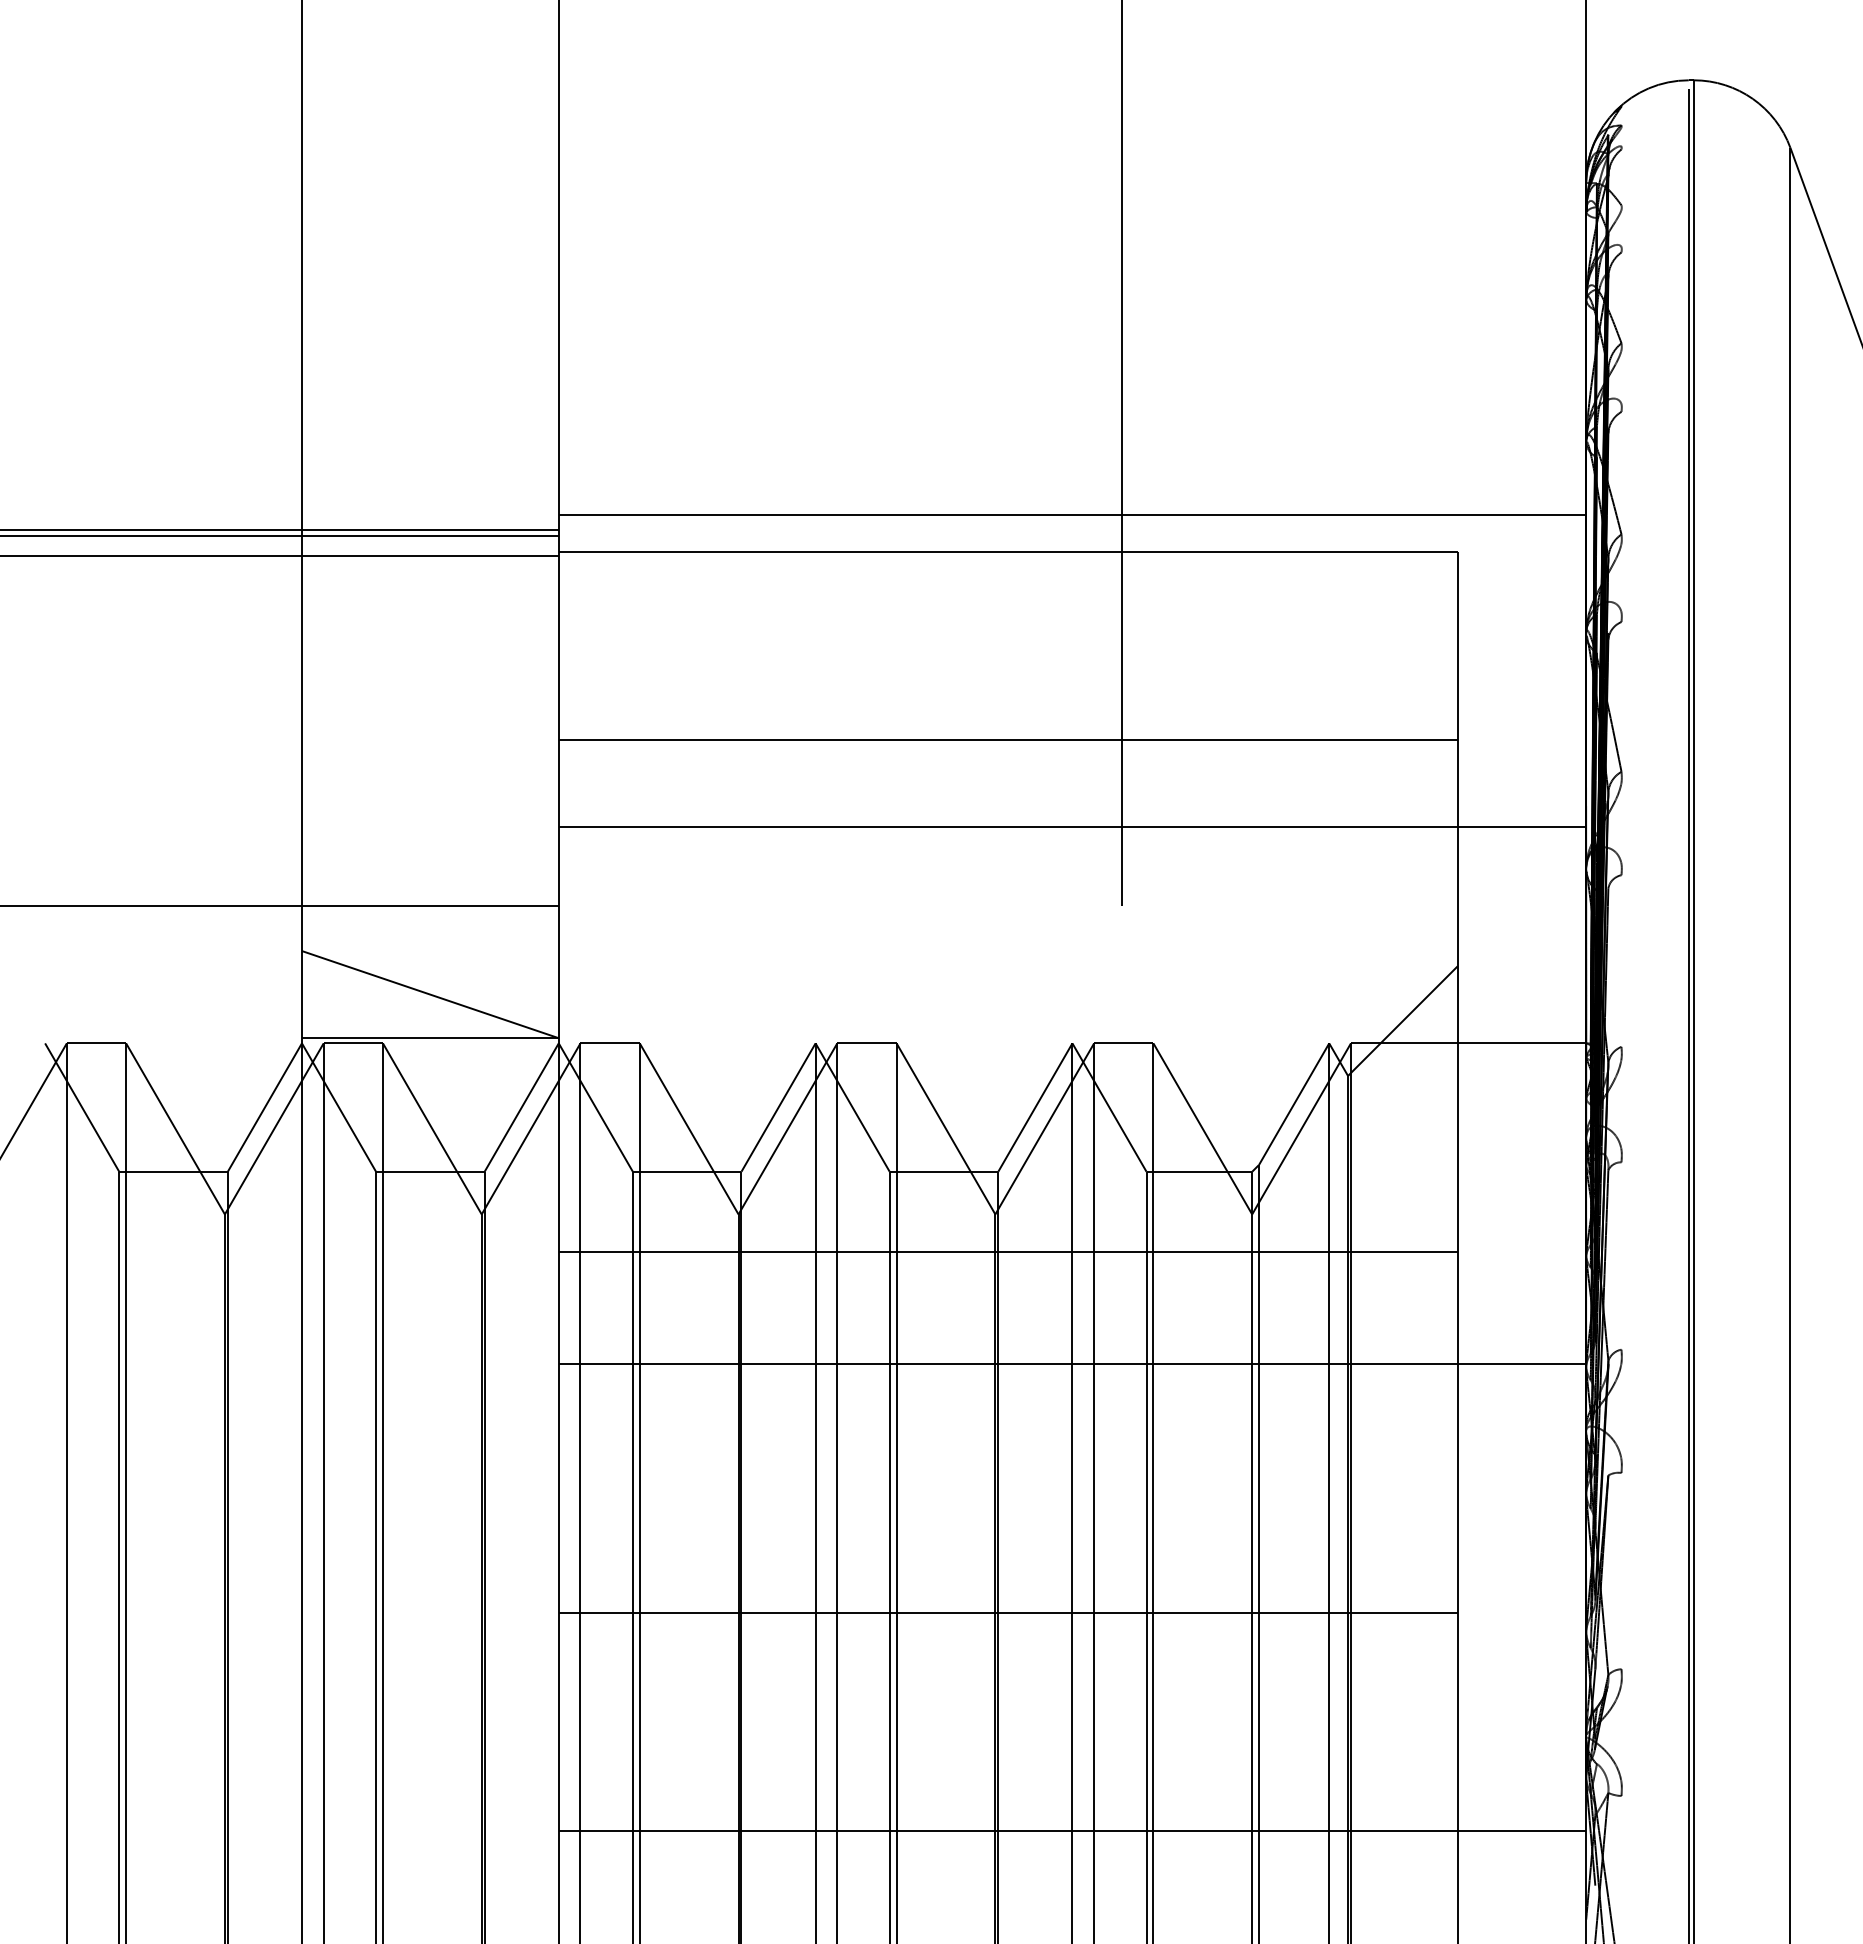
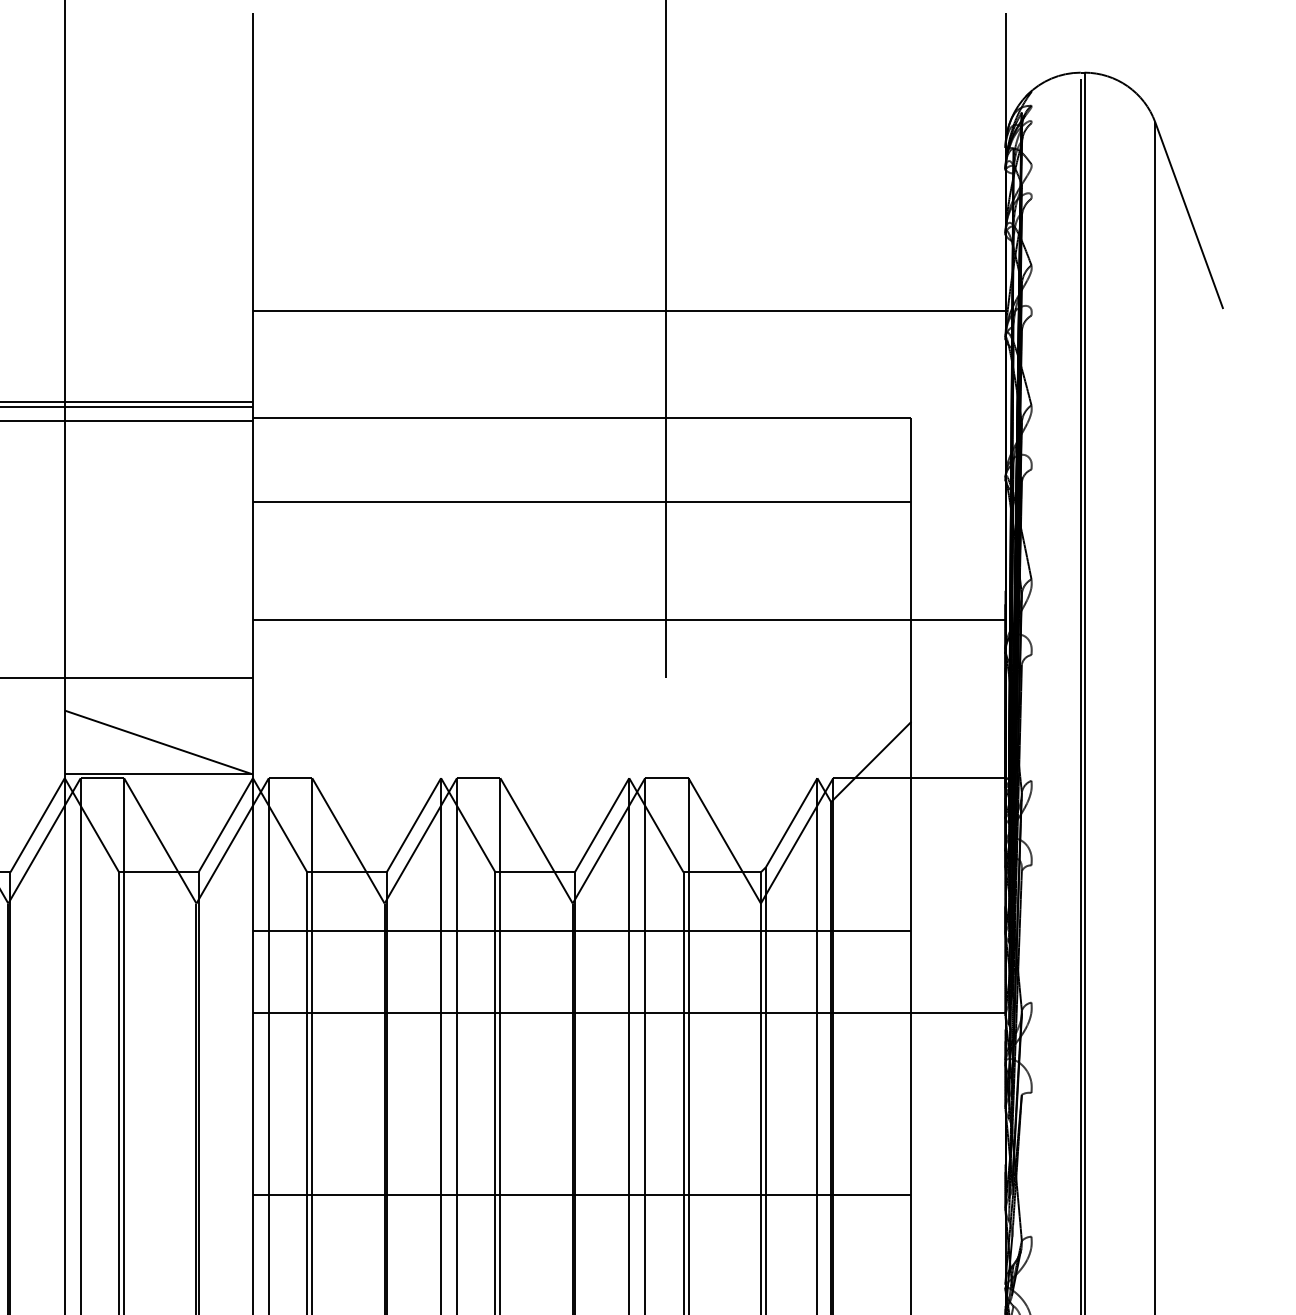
line: (1072, 514) -> (629, 310), moved
line: (1007, 740) -> (581, 502), moved

